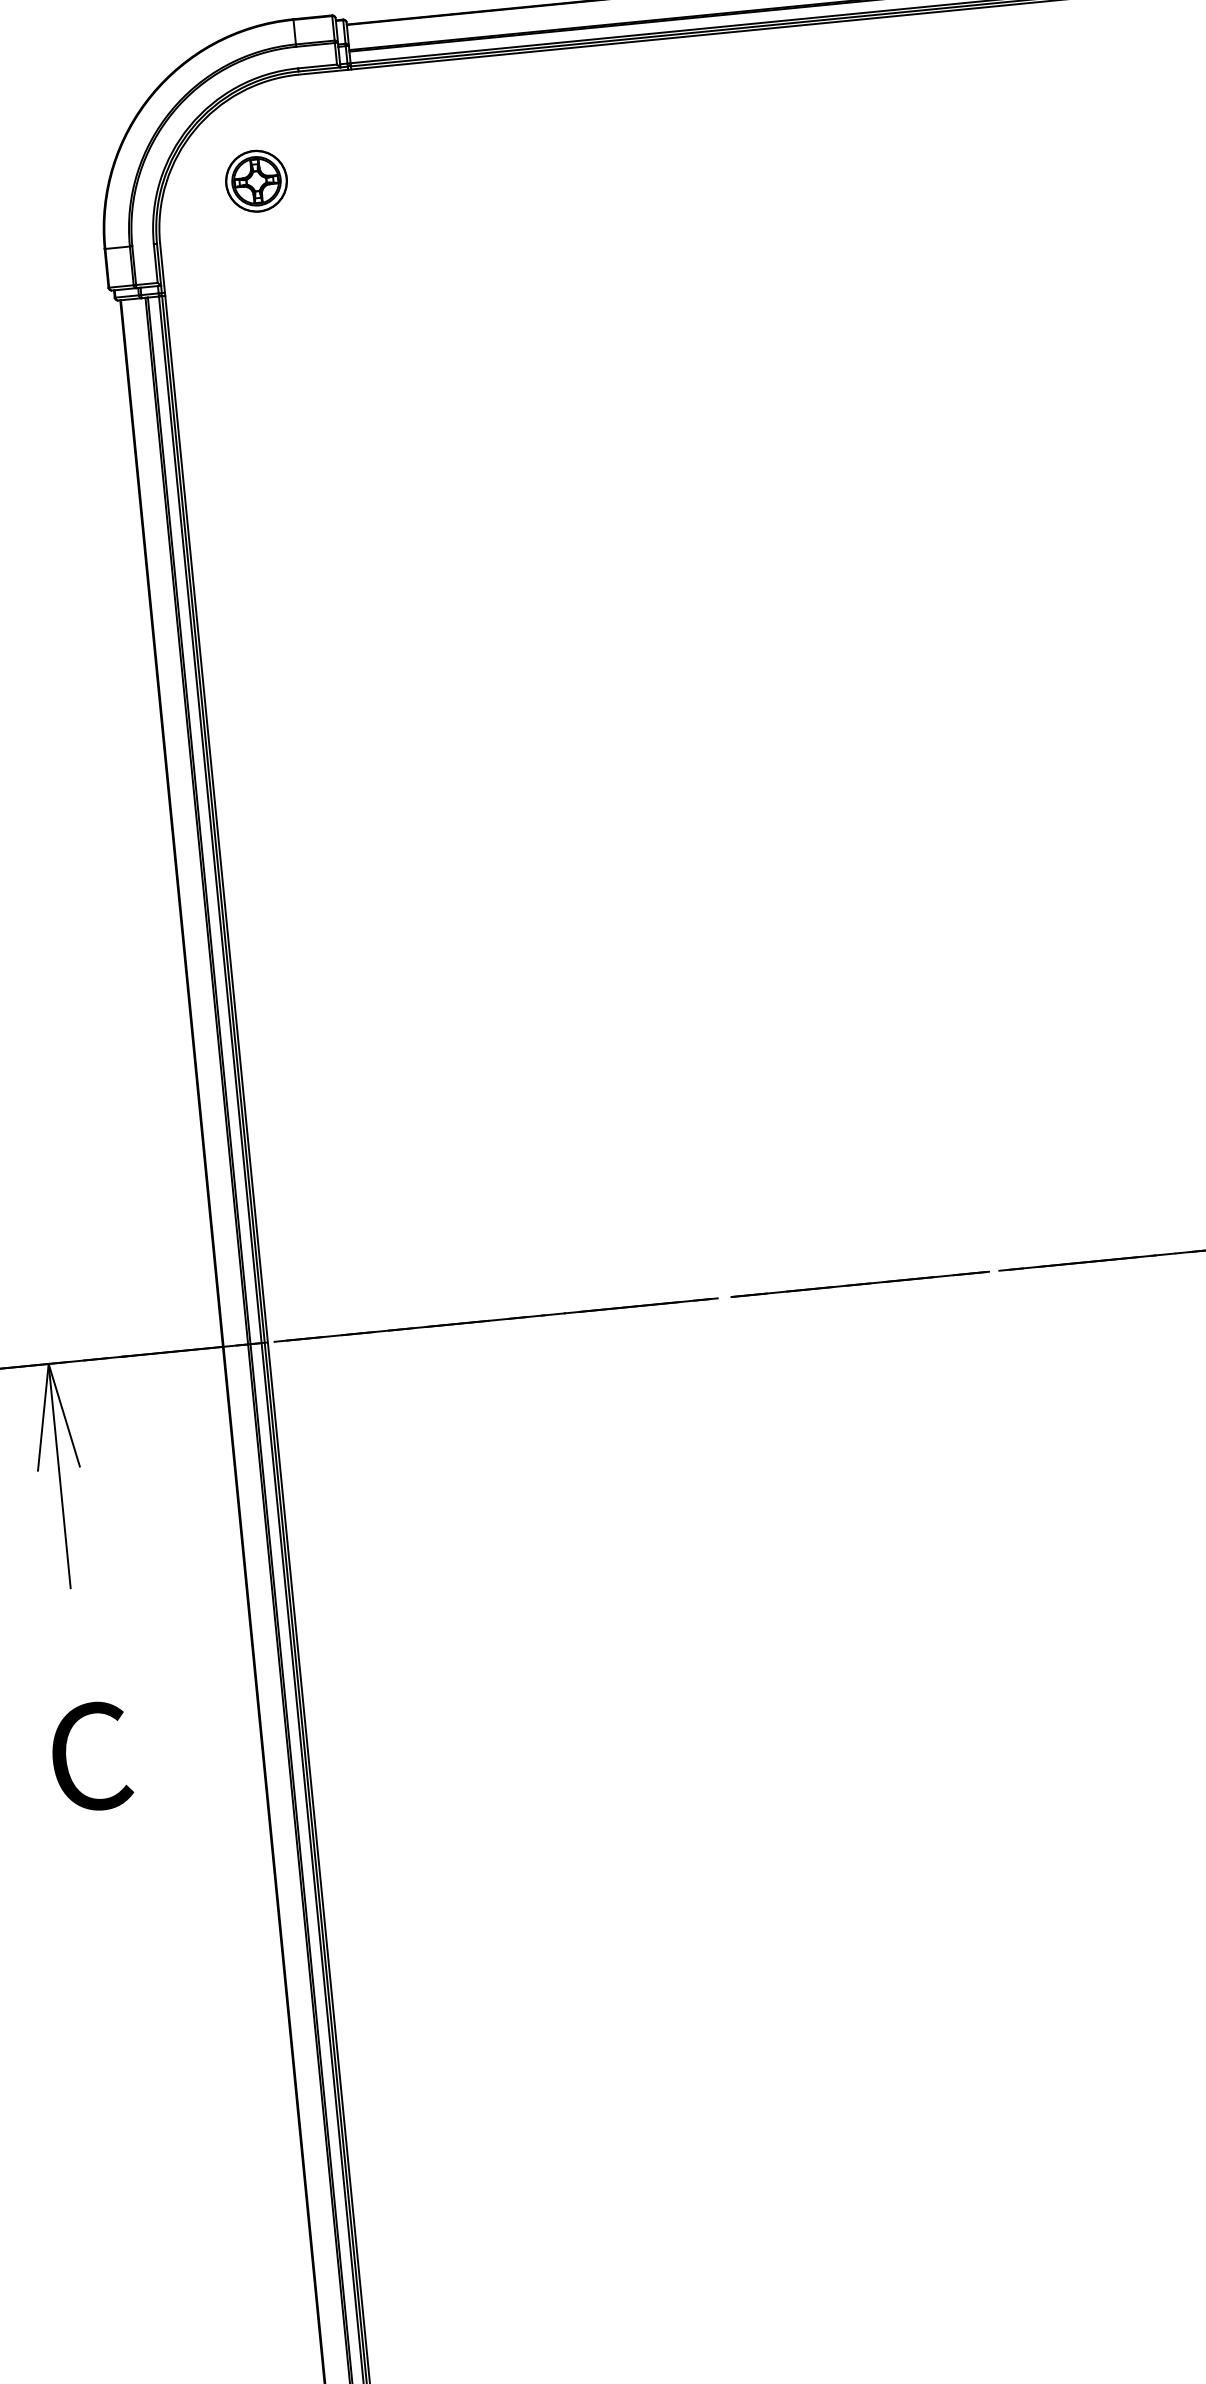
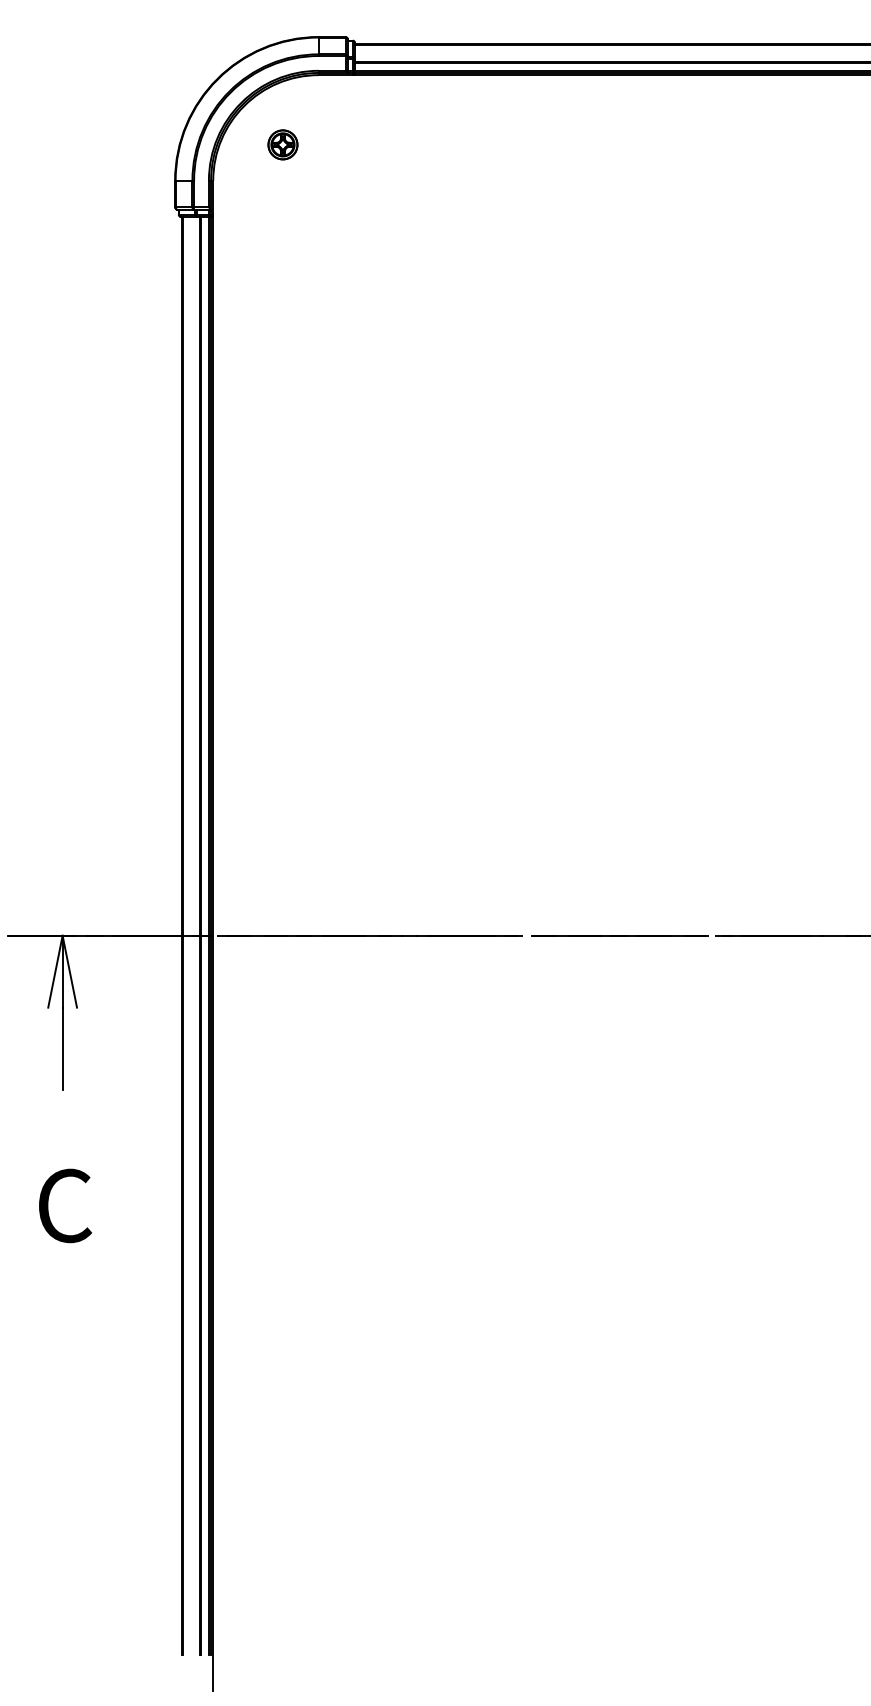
part: (255, 180) -> (282, 144), size x0.7

